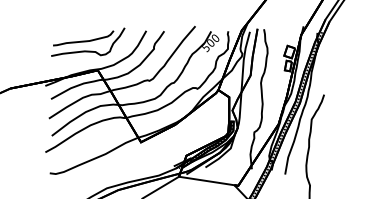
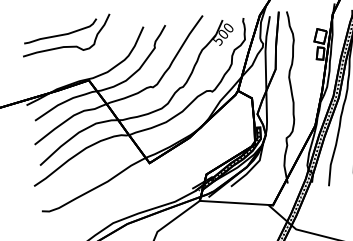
part: (88, 41) -> (66, 34), moved

